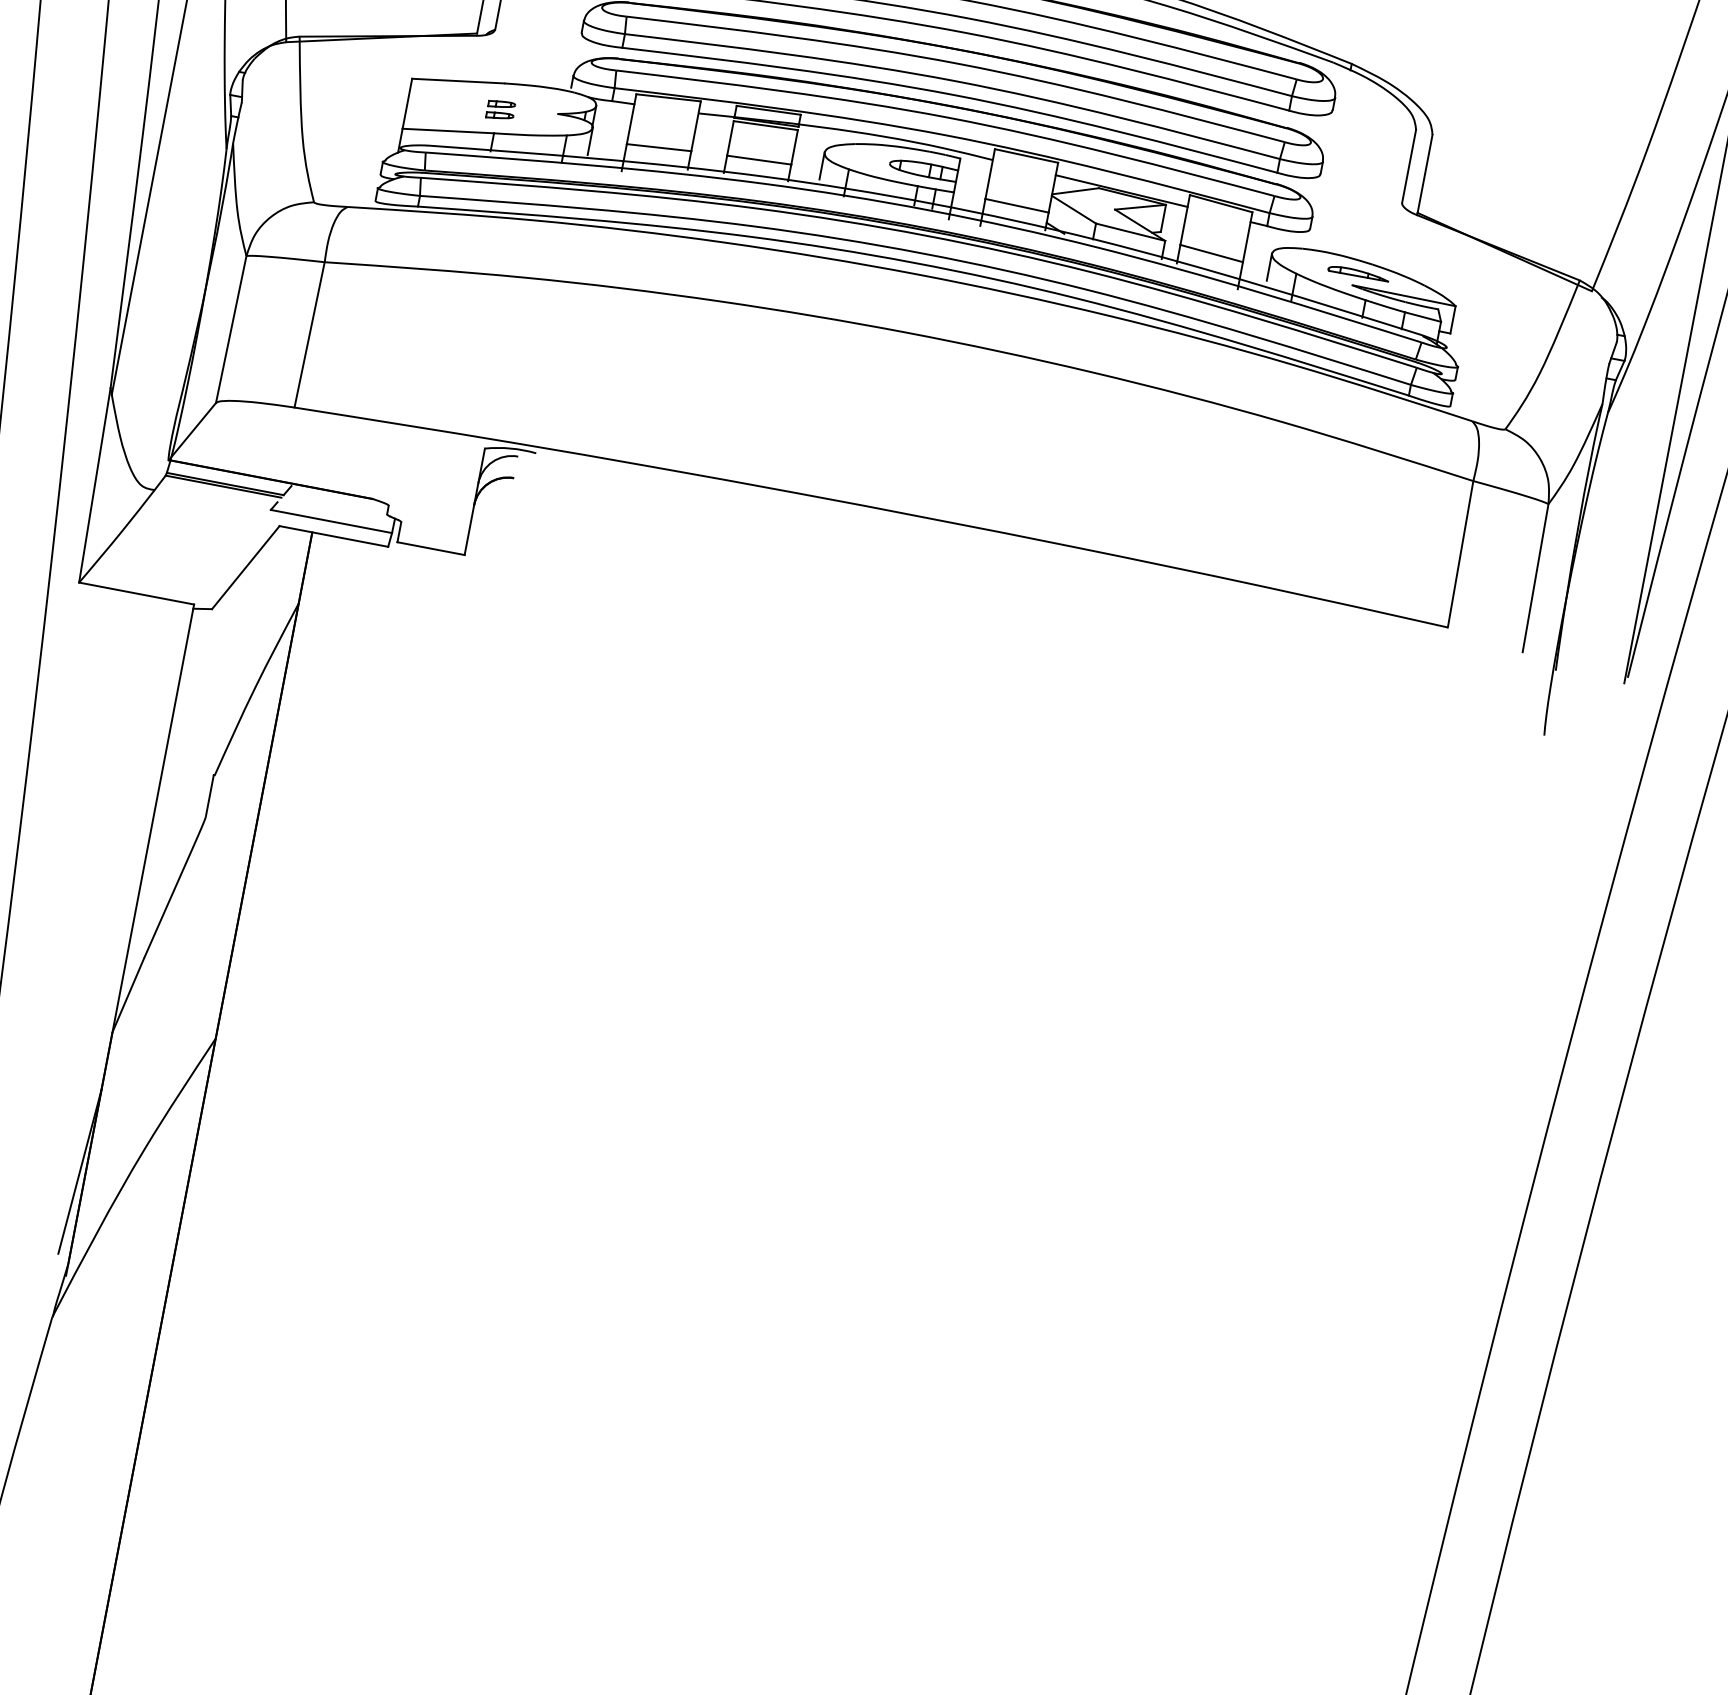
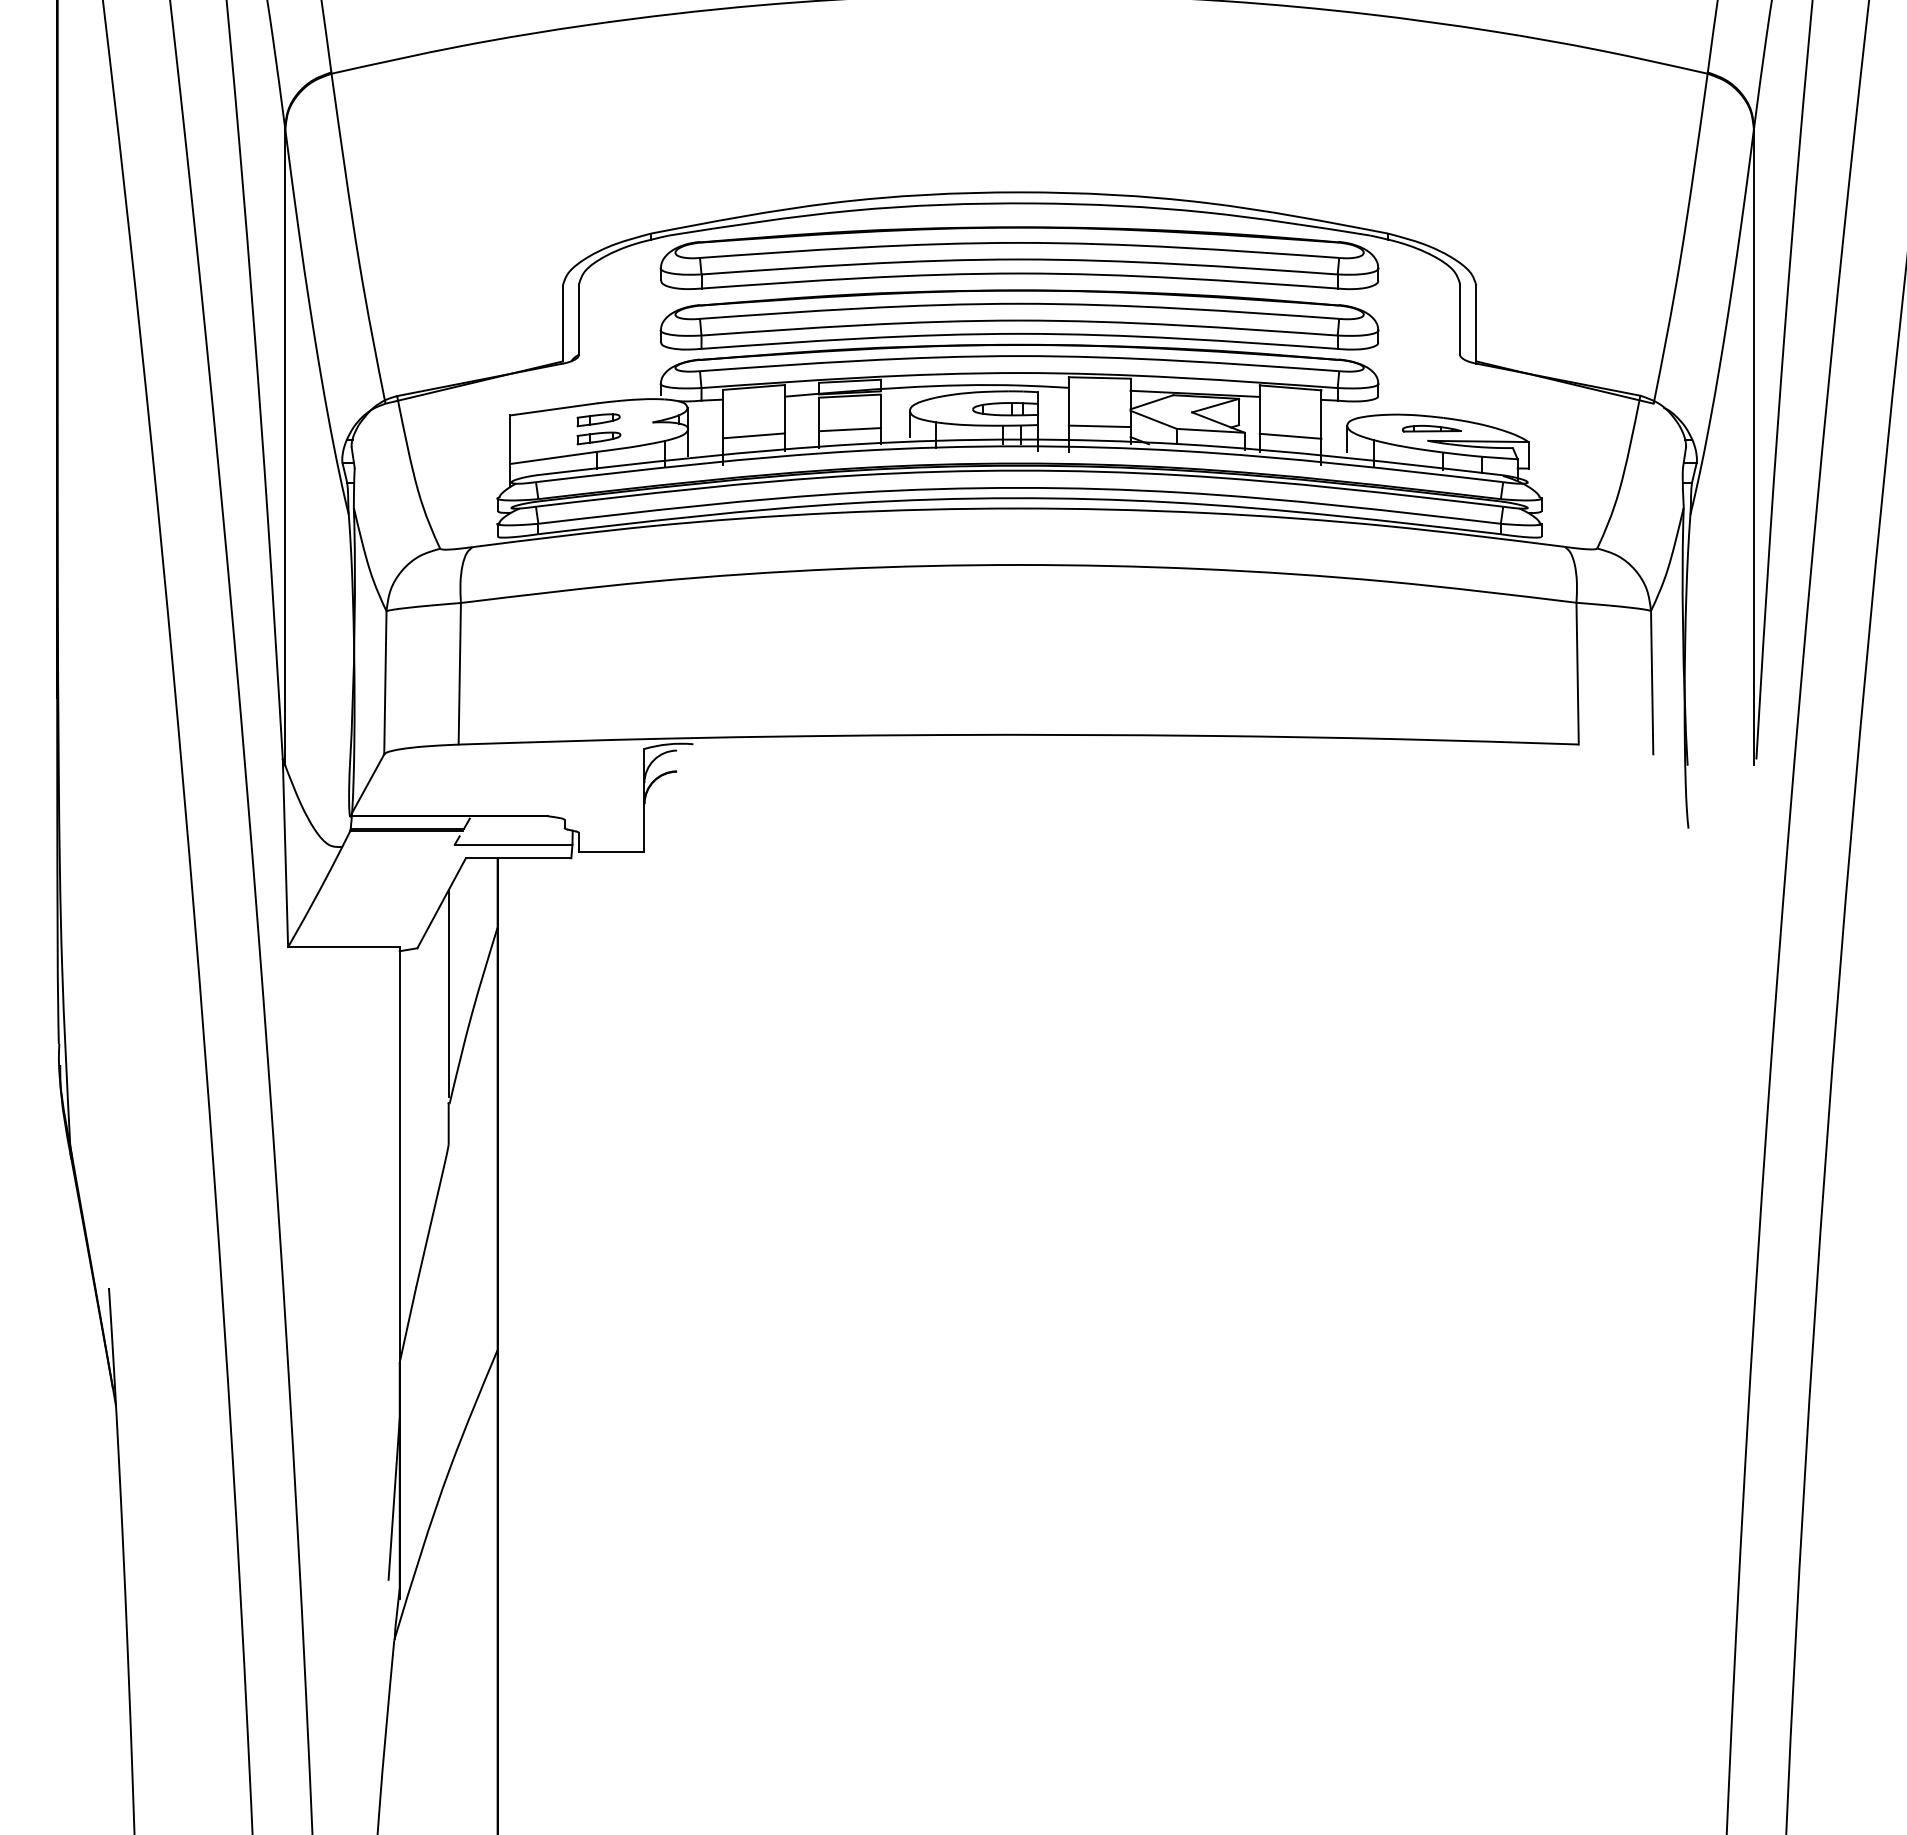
part: (500, 110) -> (598, 429), size x1.67
line: (235, 661) -> (448, 993), added

